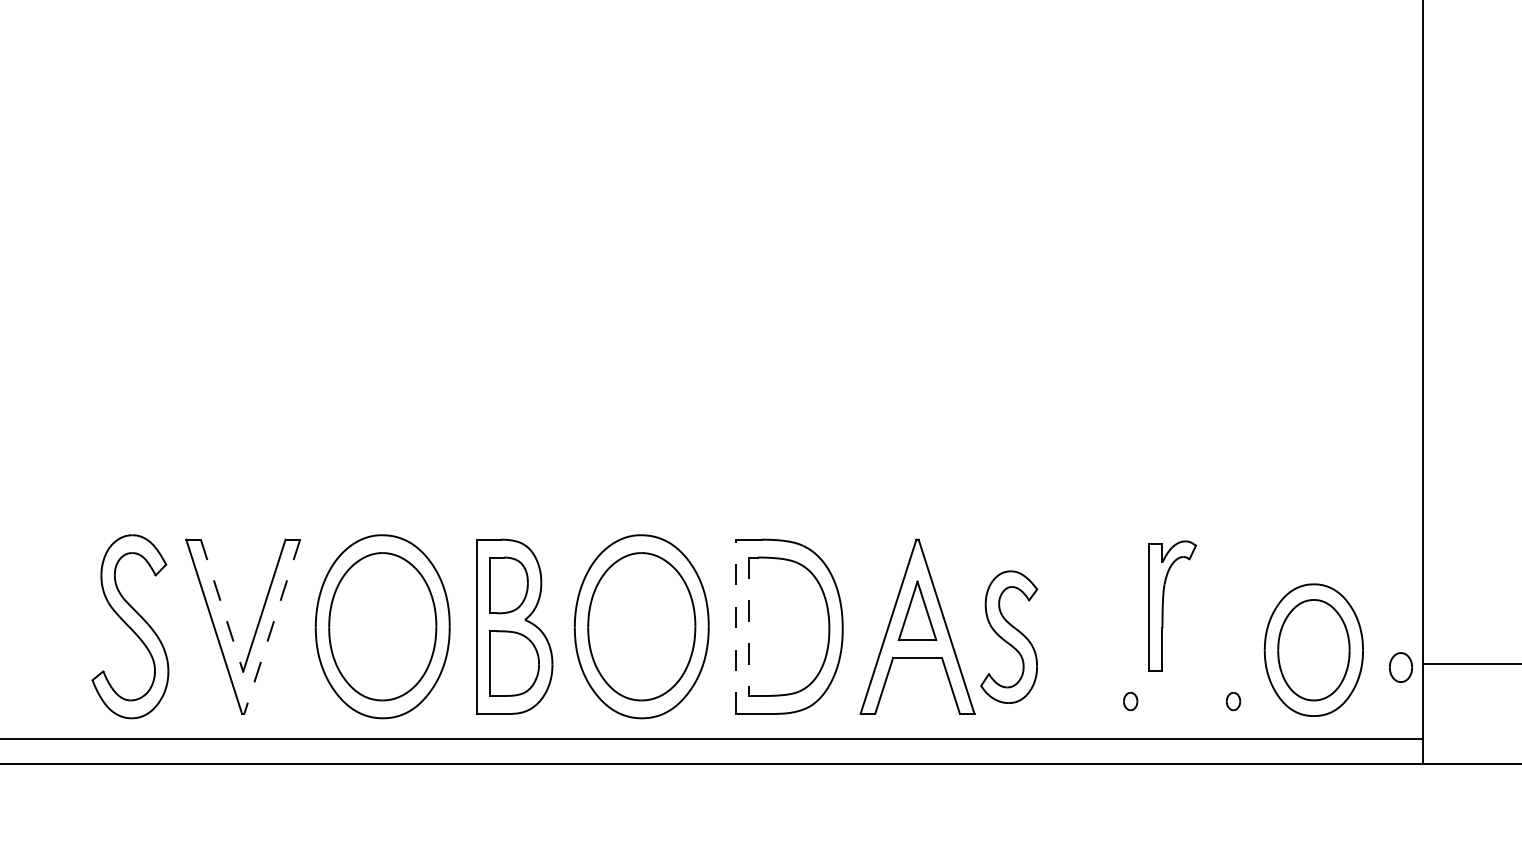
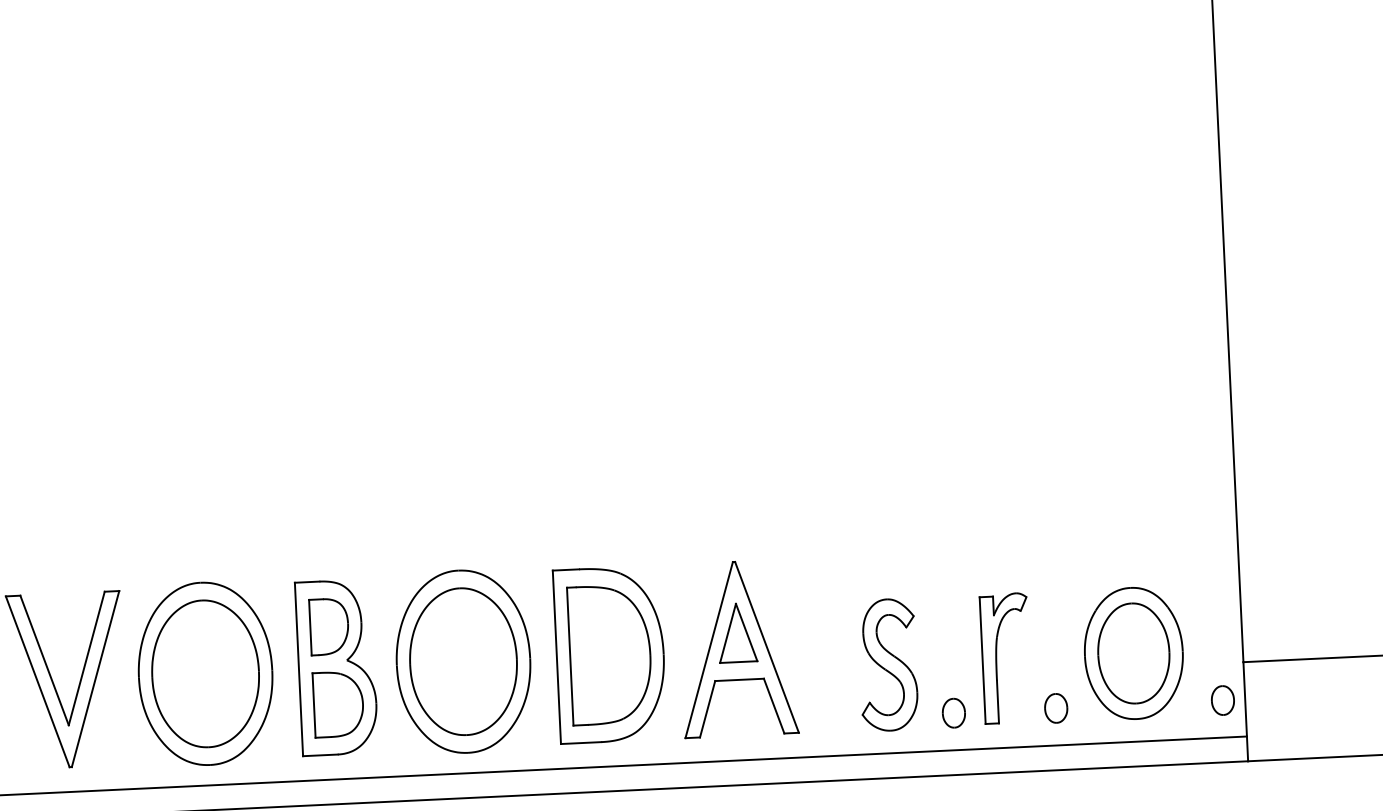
part: (1163, 605) -> (996, 658), moved
line: (222, 606) -> (45, 661), dashed -> solid
line: (735, 626) -> (556, 657), dashed -> solid
line: (272, 627) -> (95, 679), dashed -> solid
line: (748, 627) -> (569, 657), dashed -> solid
part: (1009, 636) -> (888, 664), moved
part: (1400, 667) -> (1222, 700), moved
part: (1130, 701) -> (953, 713), size x1.67
part: (1233, 701) -> (1056, 708), size x1.67

